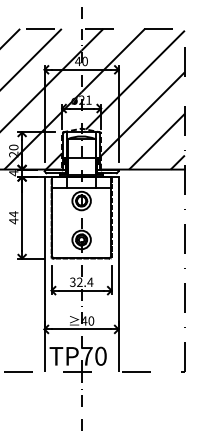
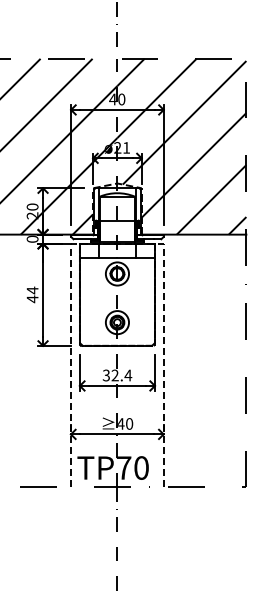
text: (13, 173) -> (32, 239), 4 -> 0
line: (80, 176) -> (116, 243), solid -> dashed

